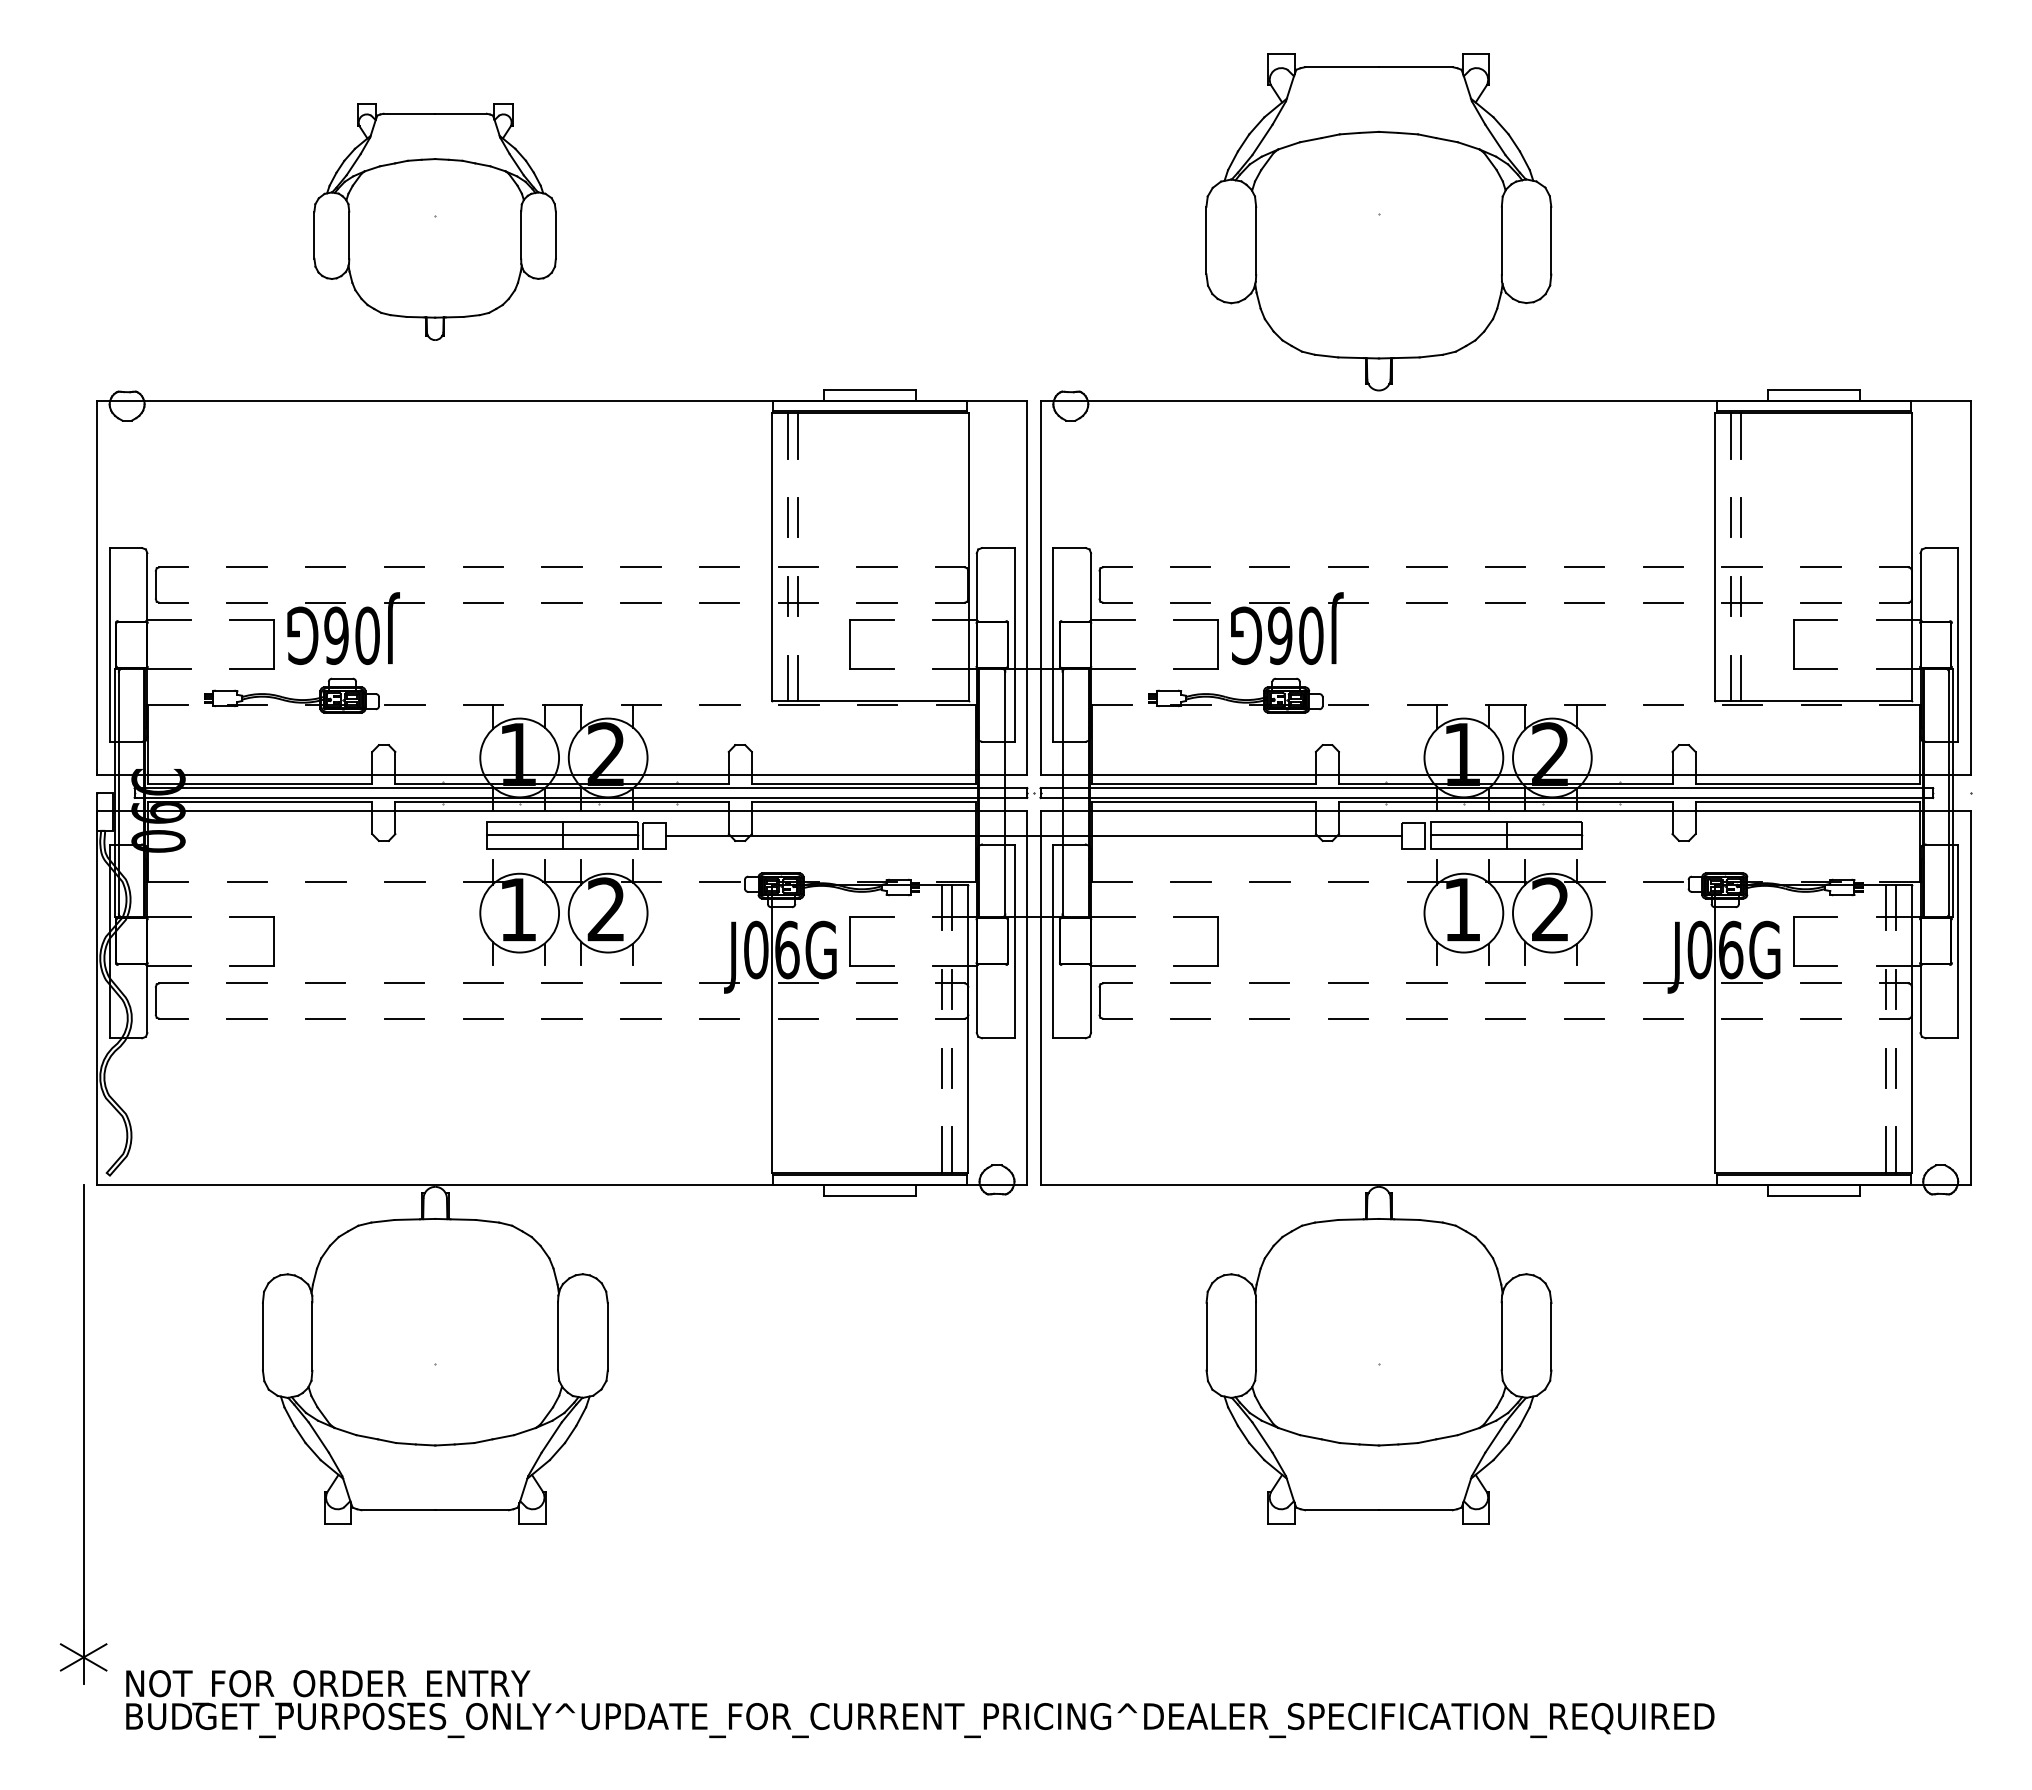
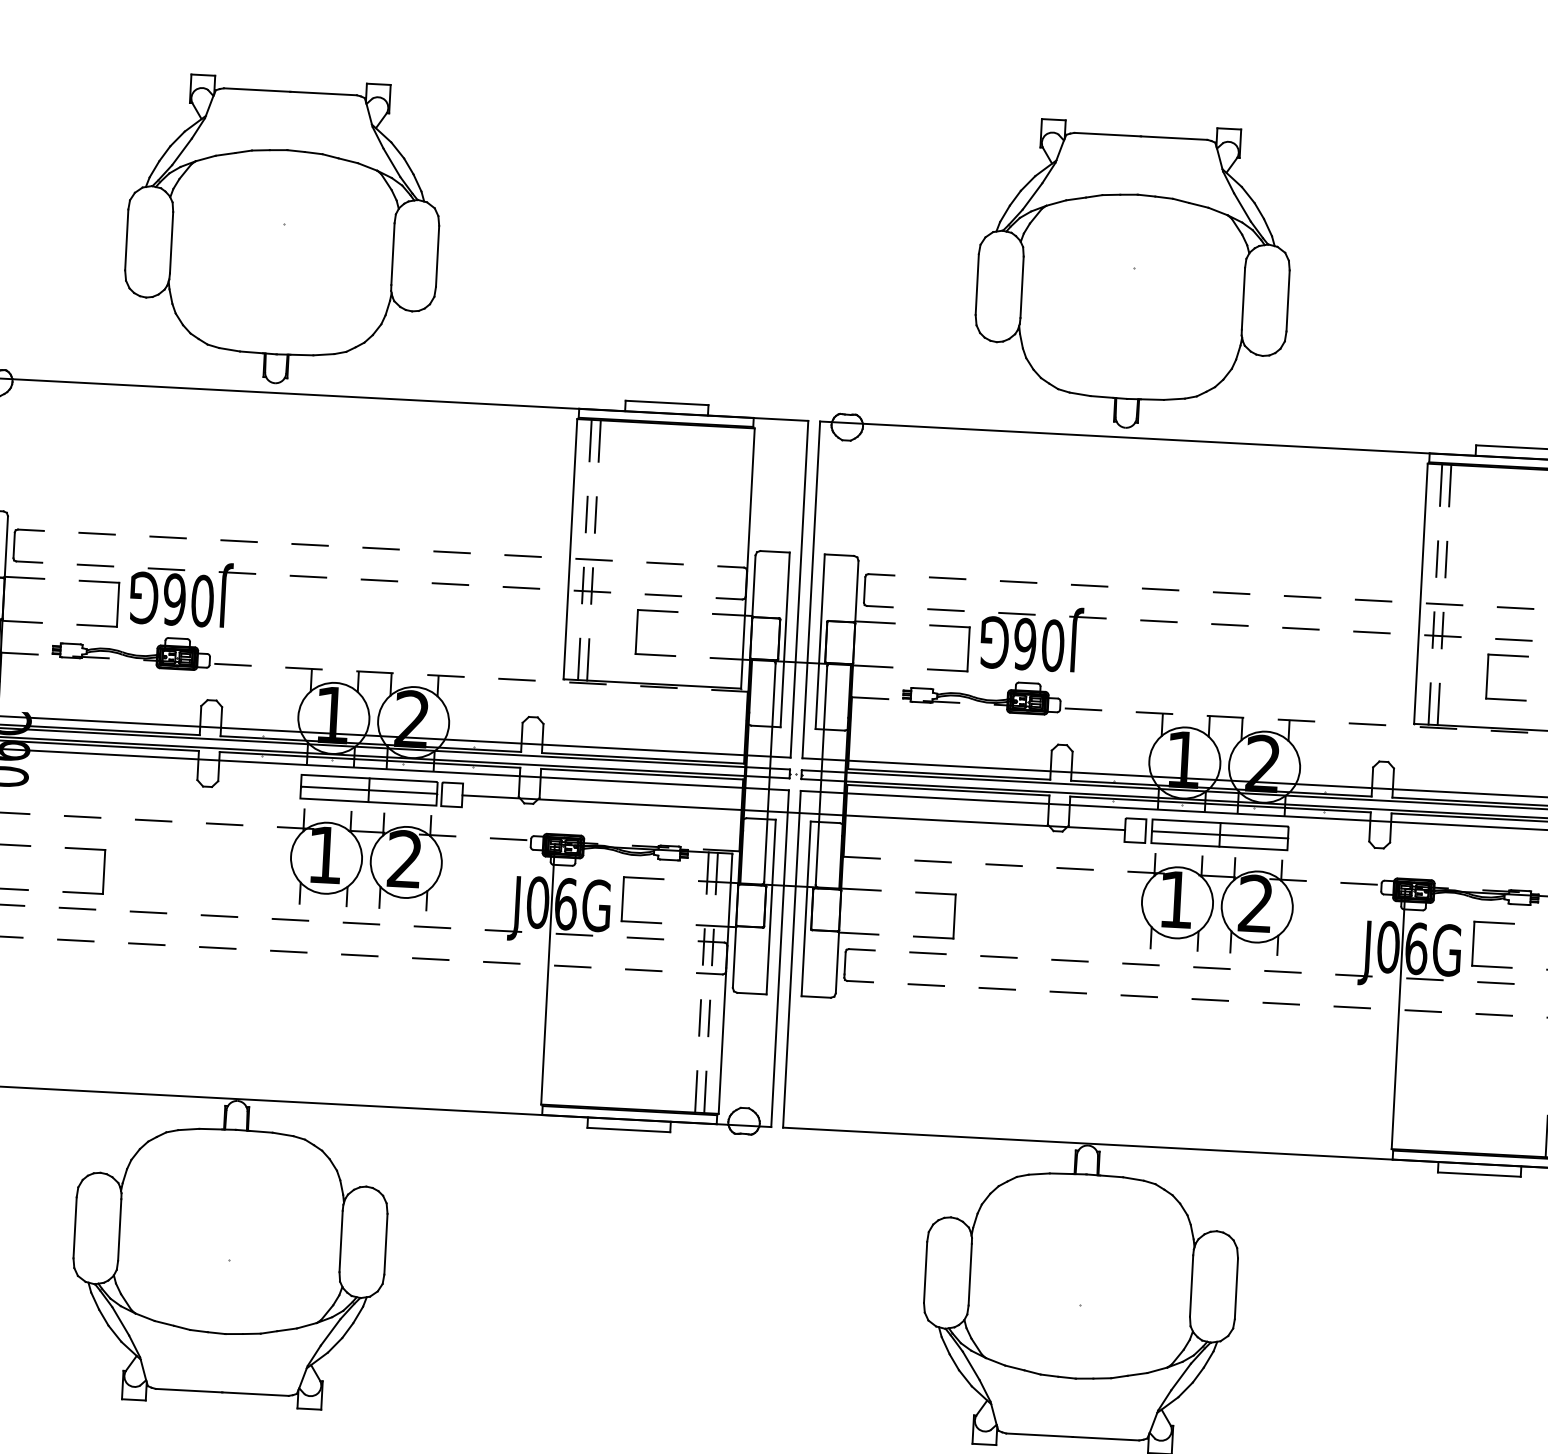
part: (434, 222) -> (282, 231), size x1.43

